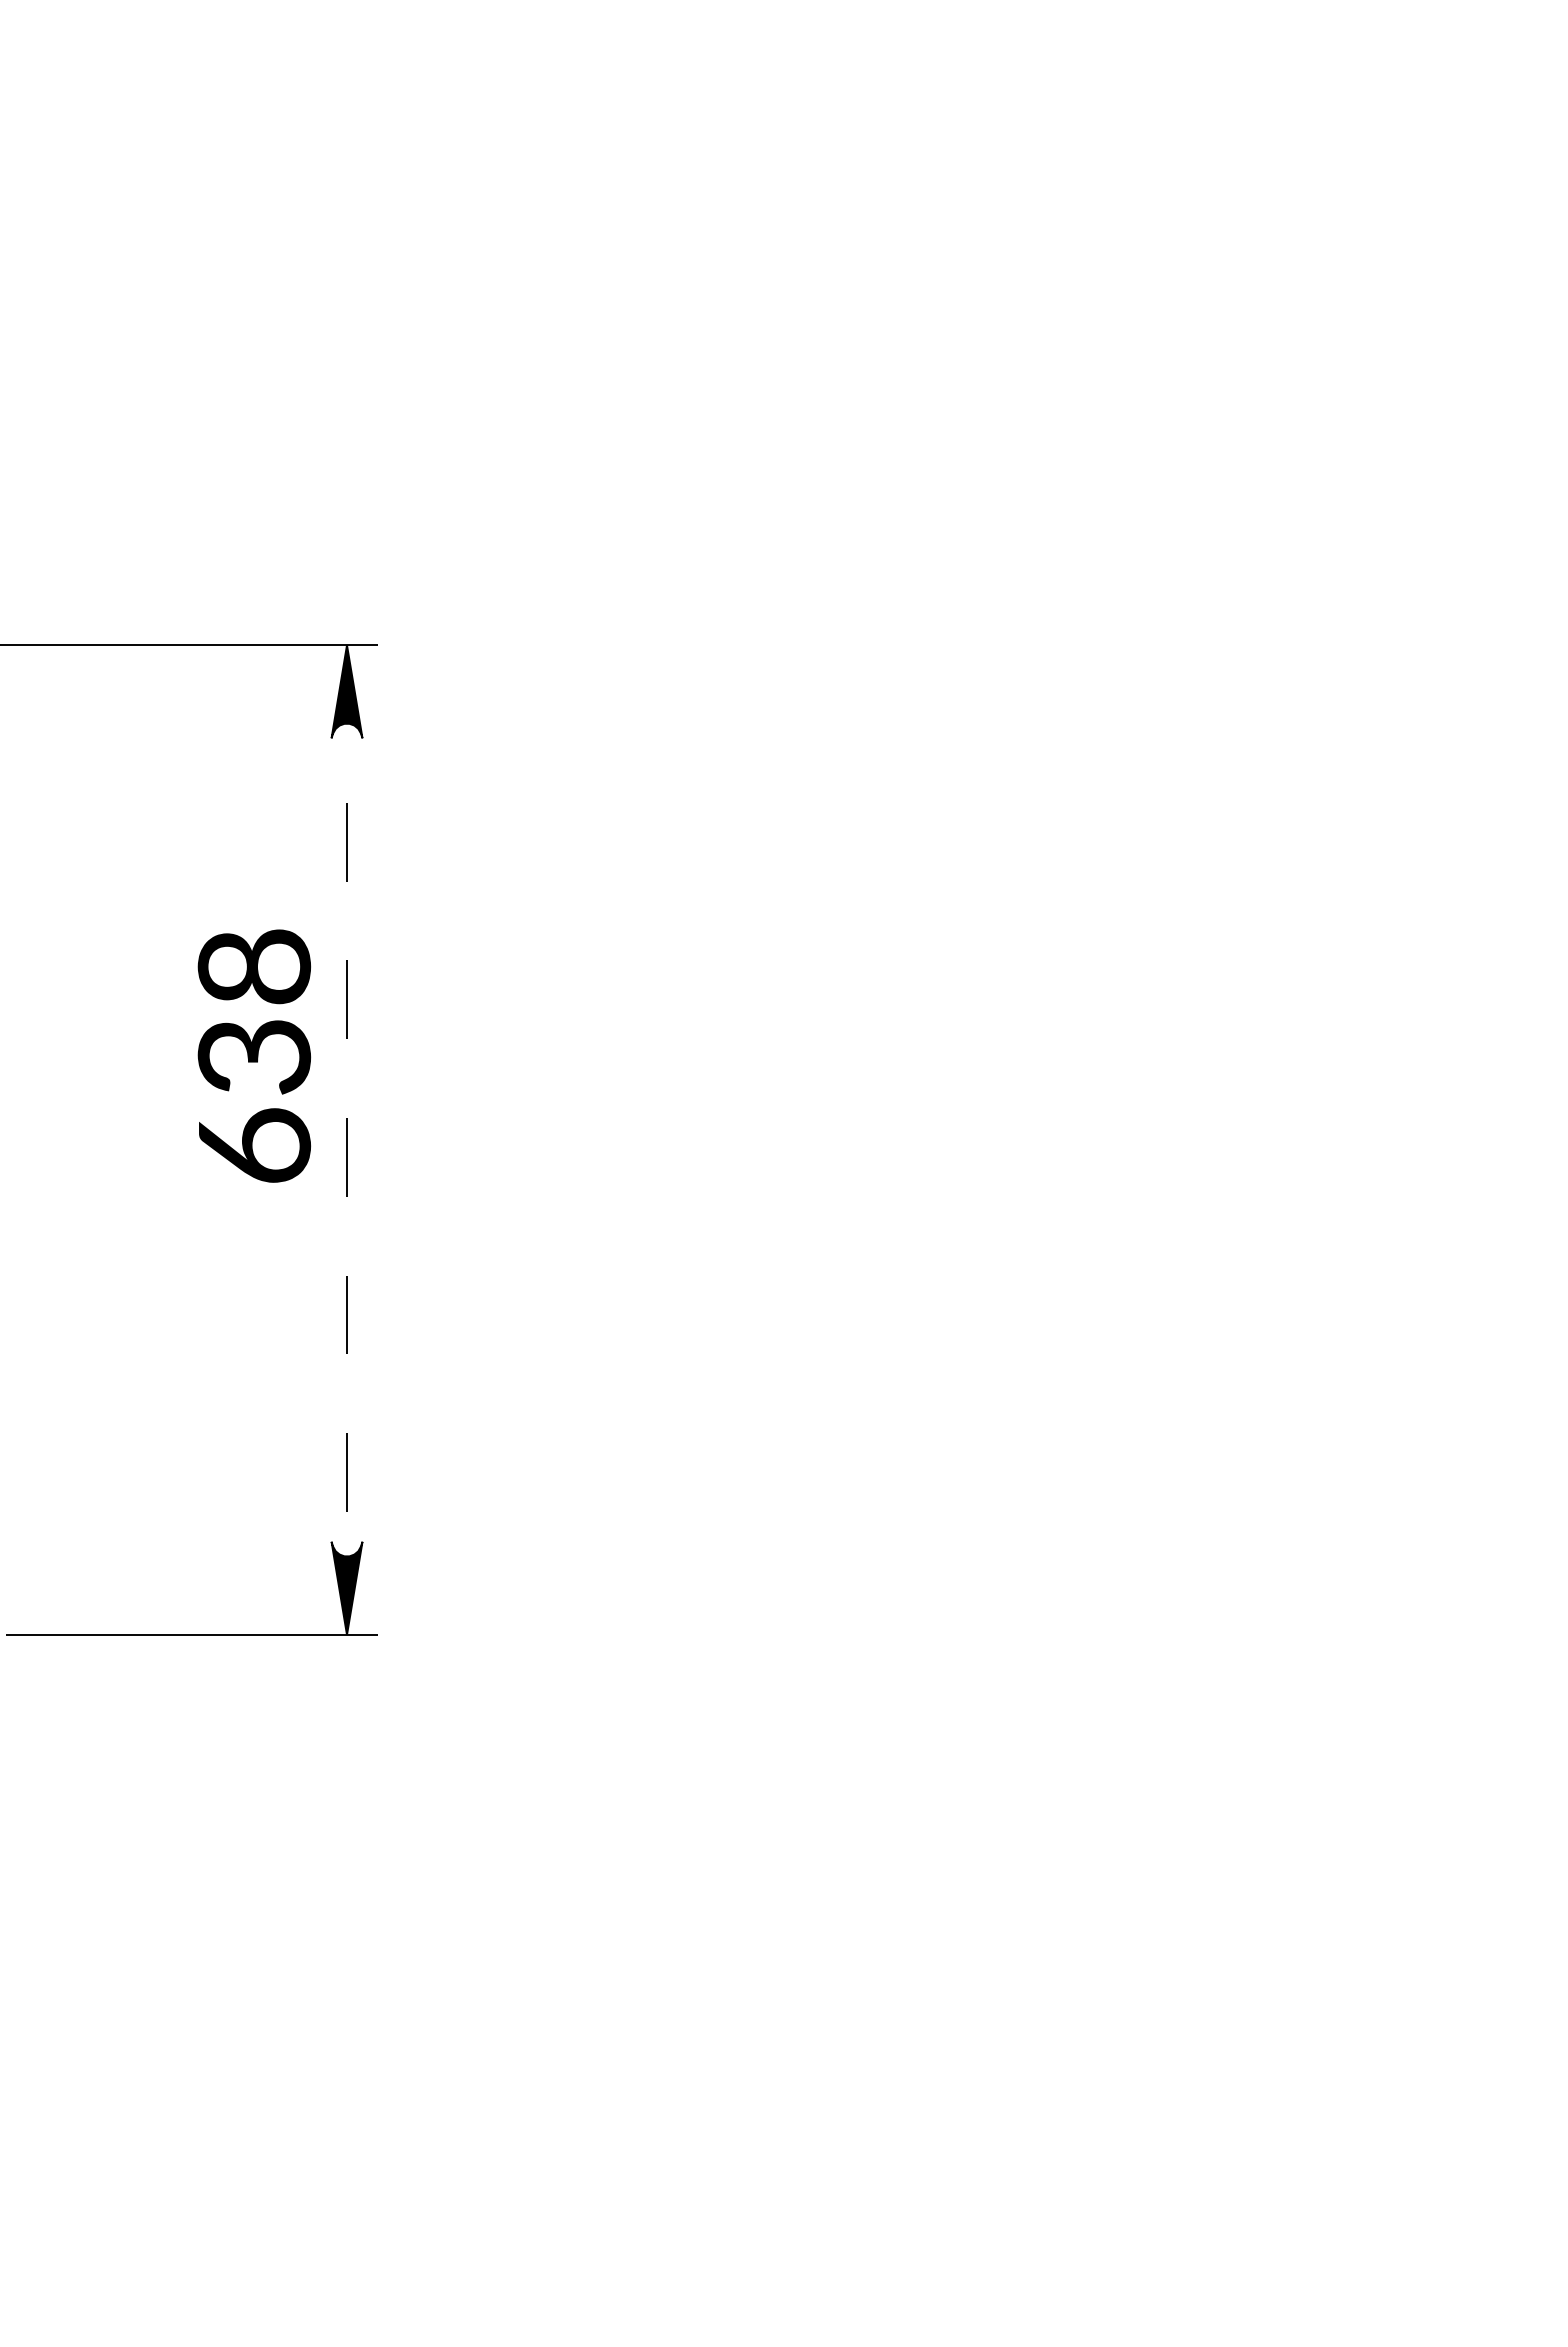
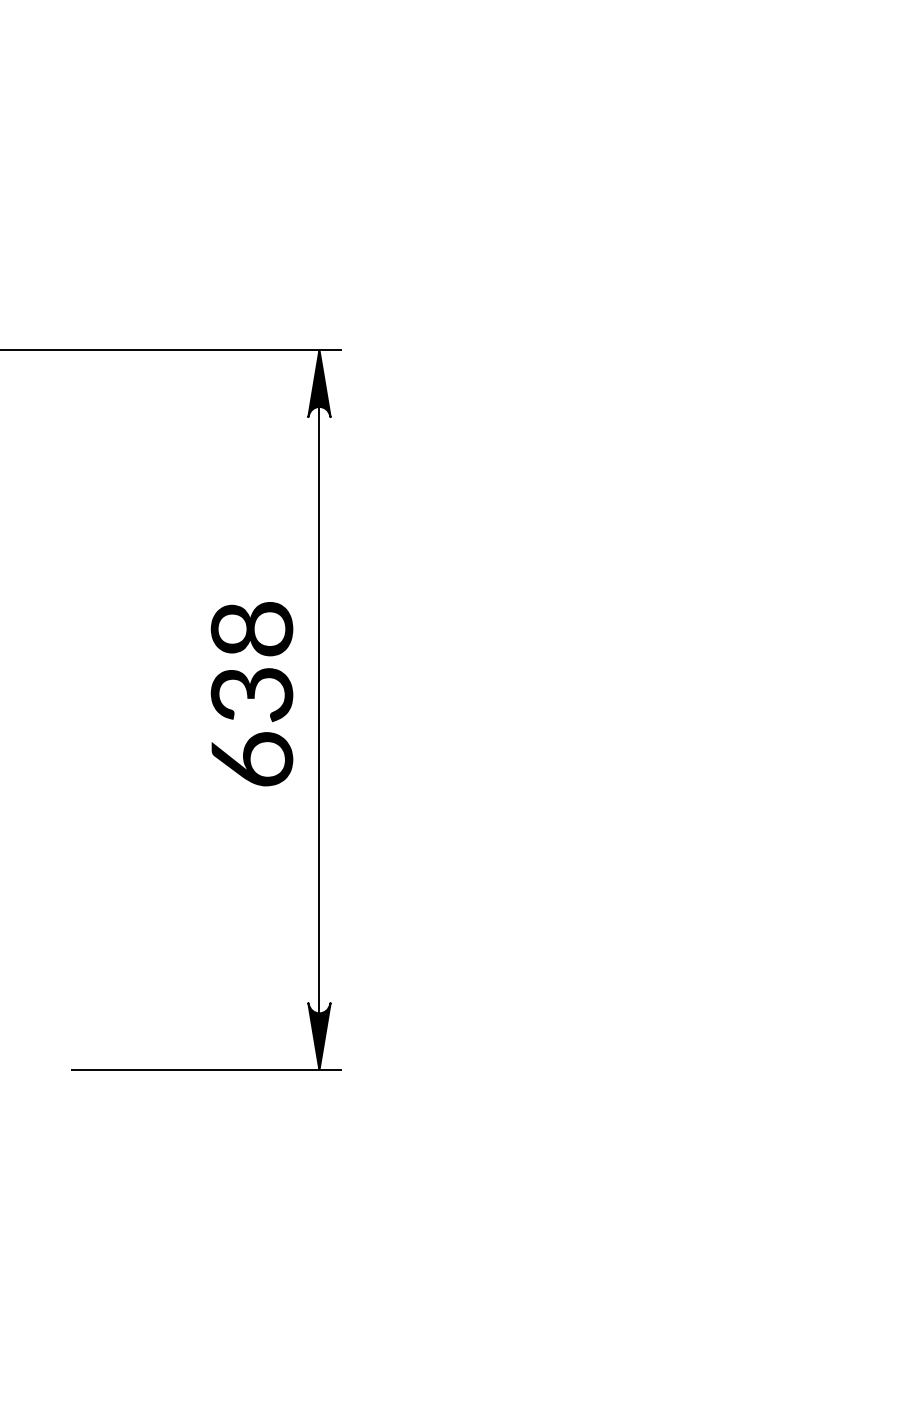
text: (254, 1055) -> (252, 693), moved
line: (347, 1140) -> (319, 710), dashed -> solid

